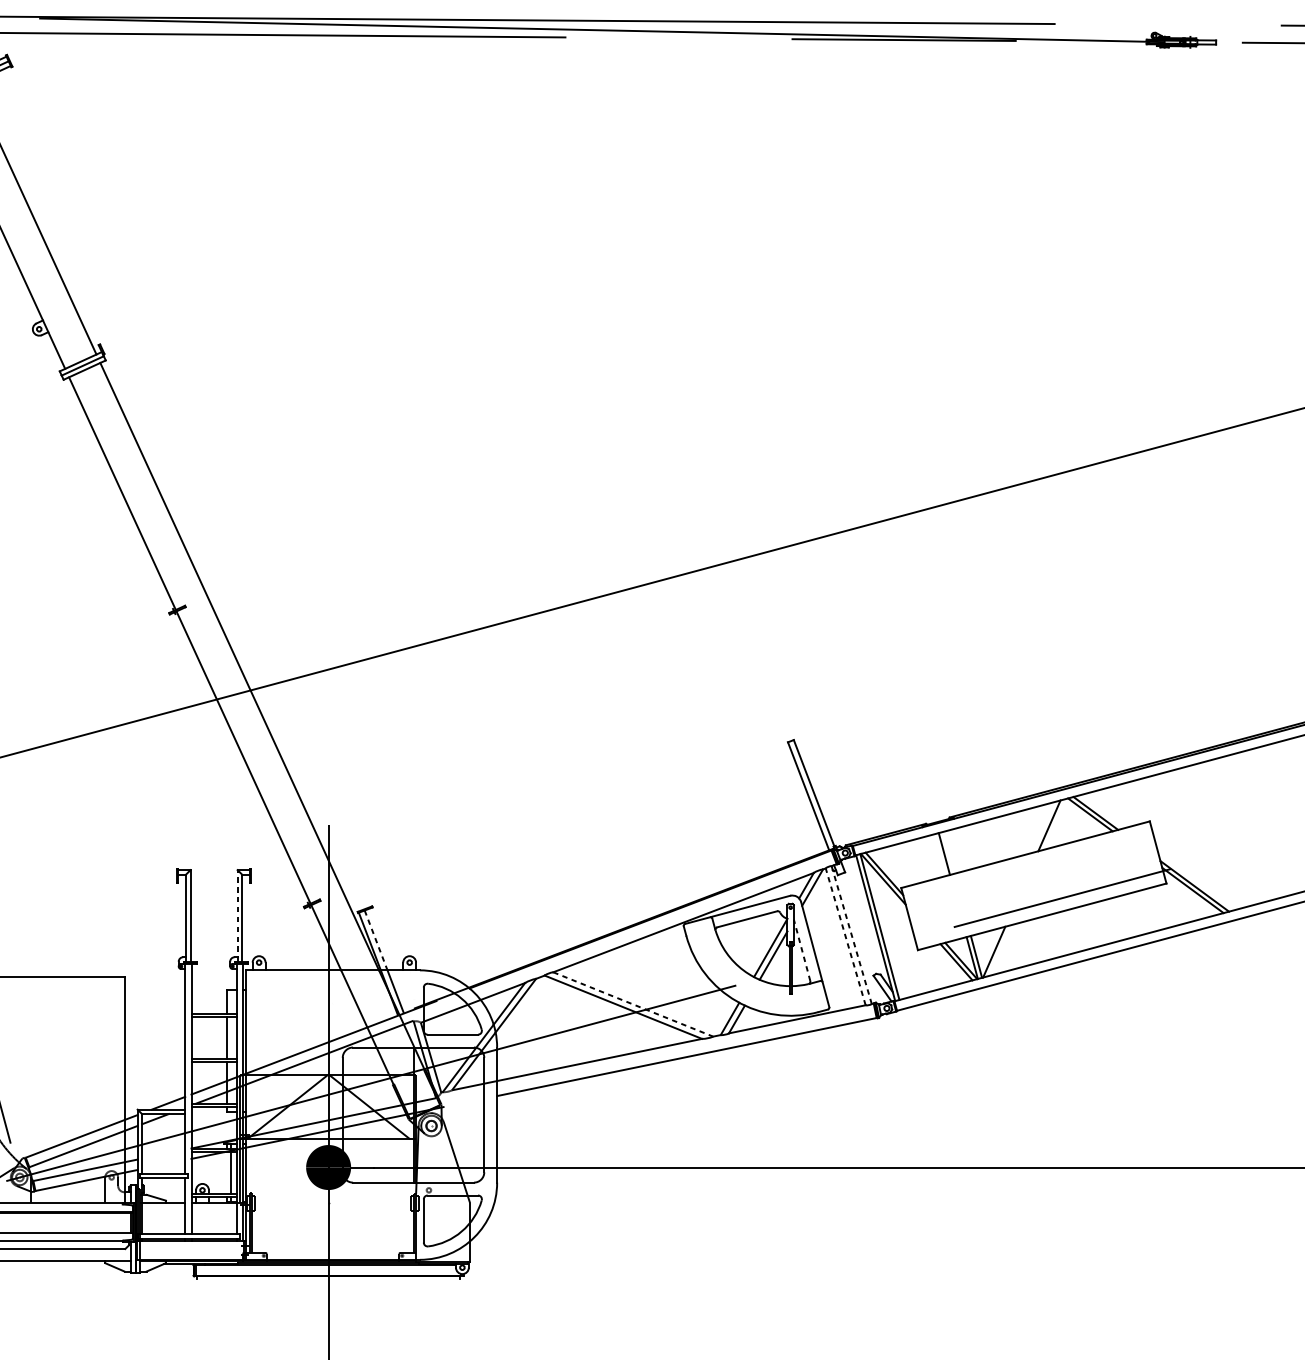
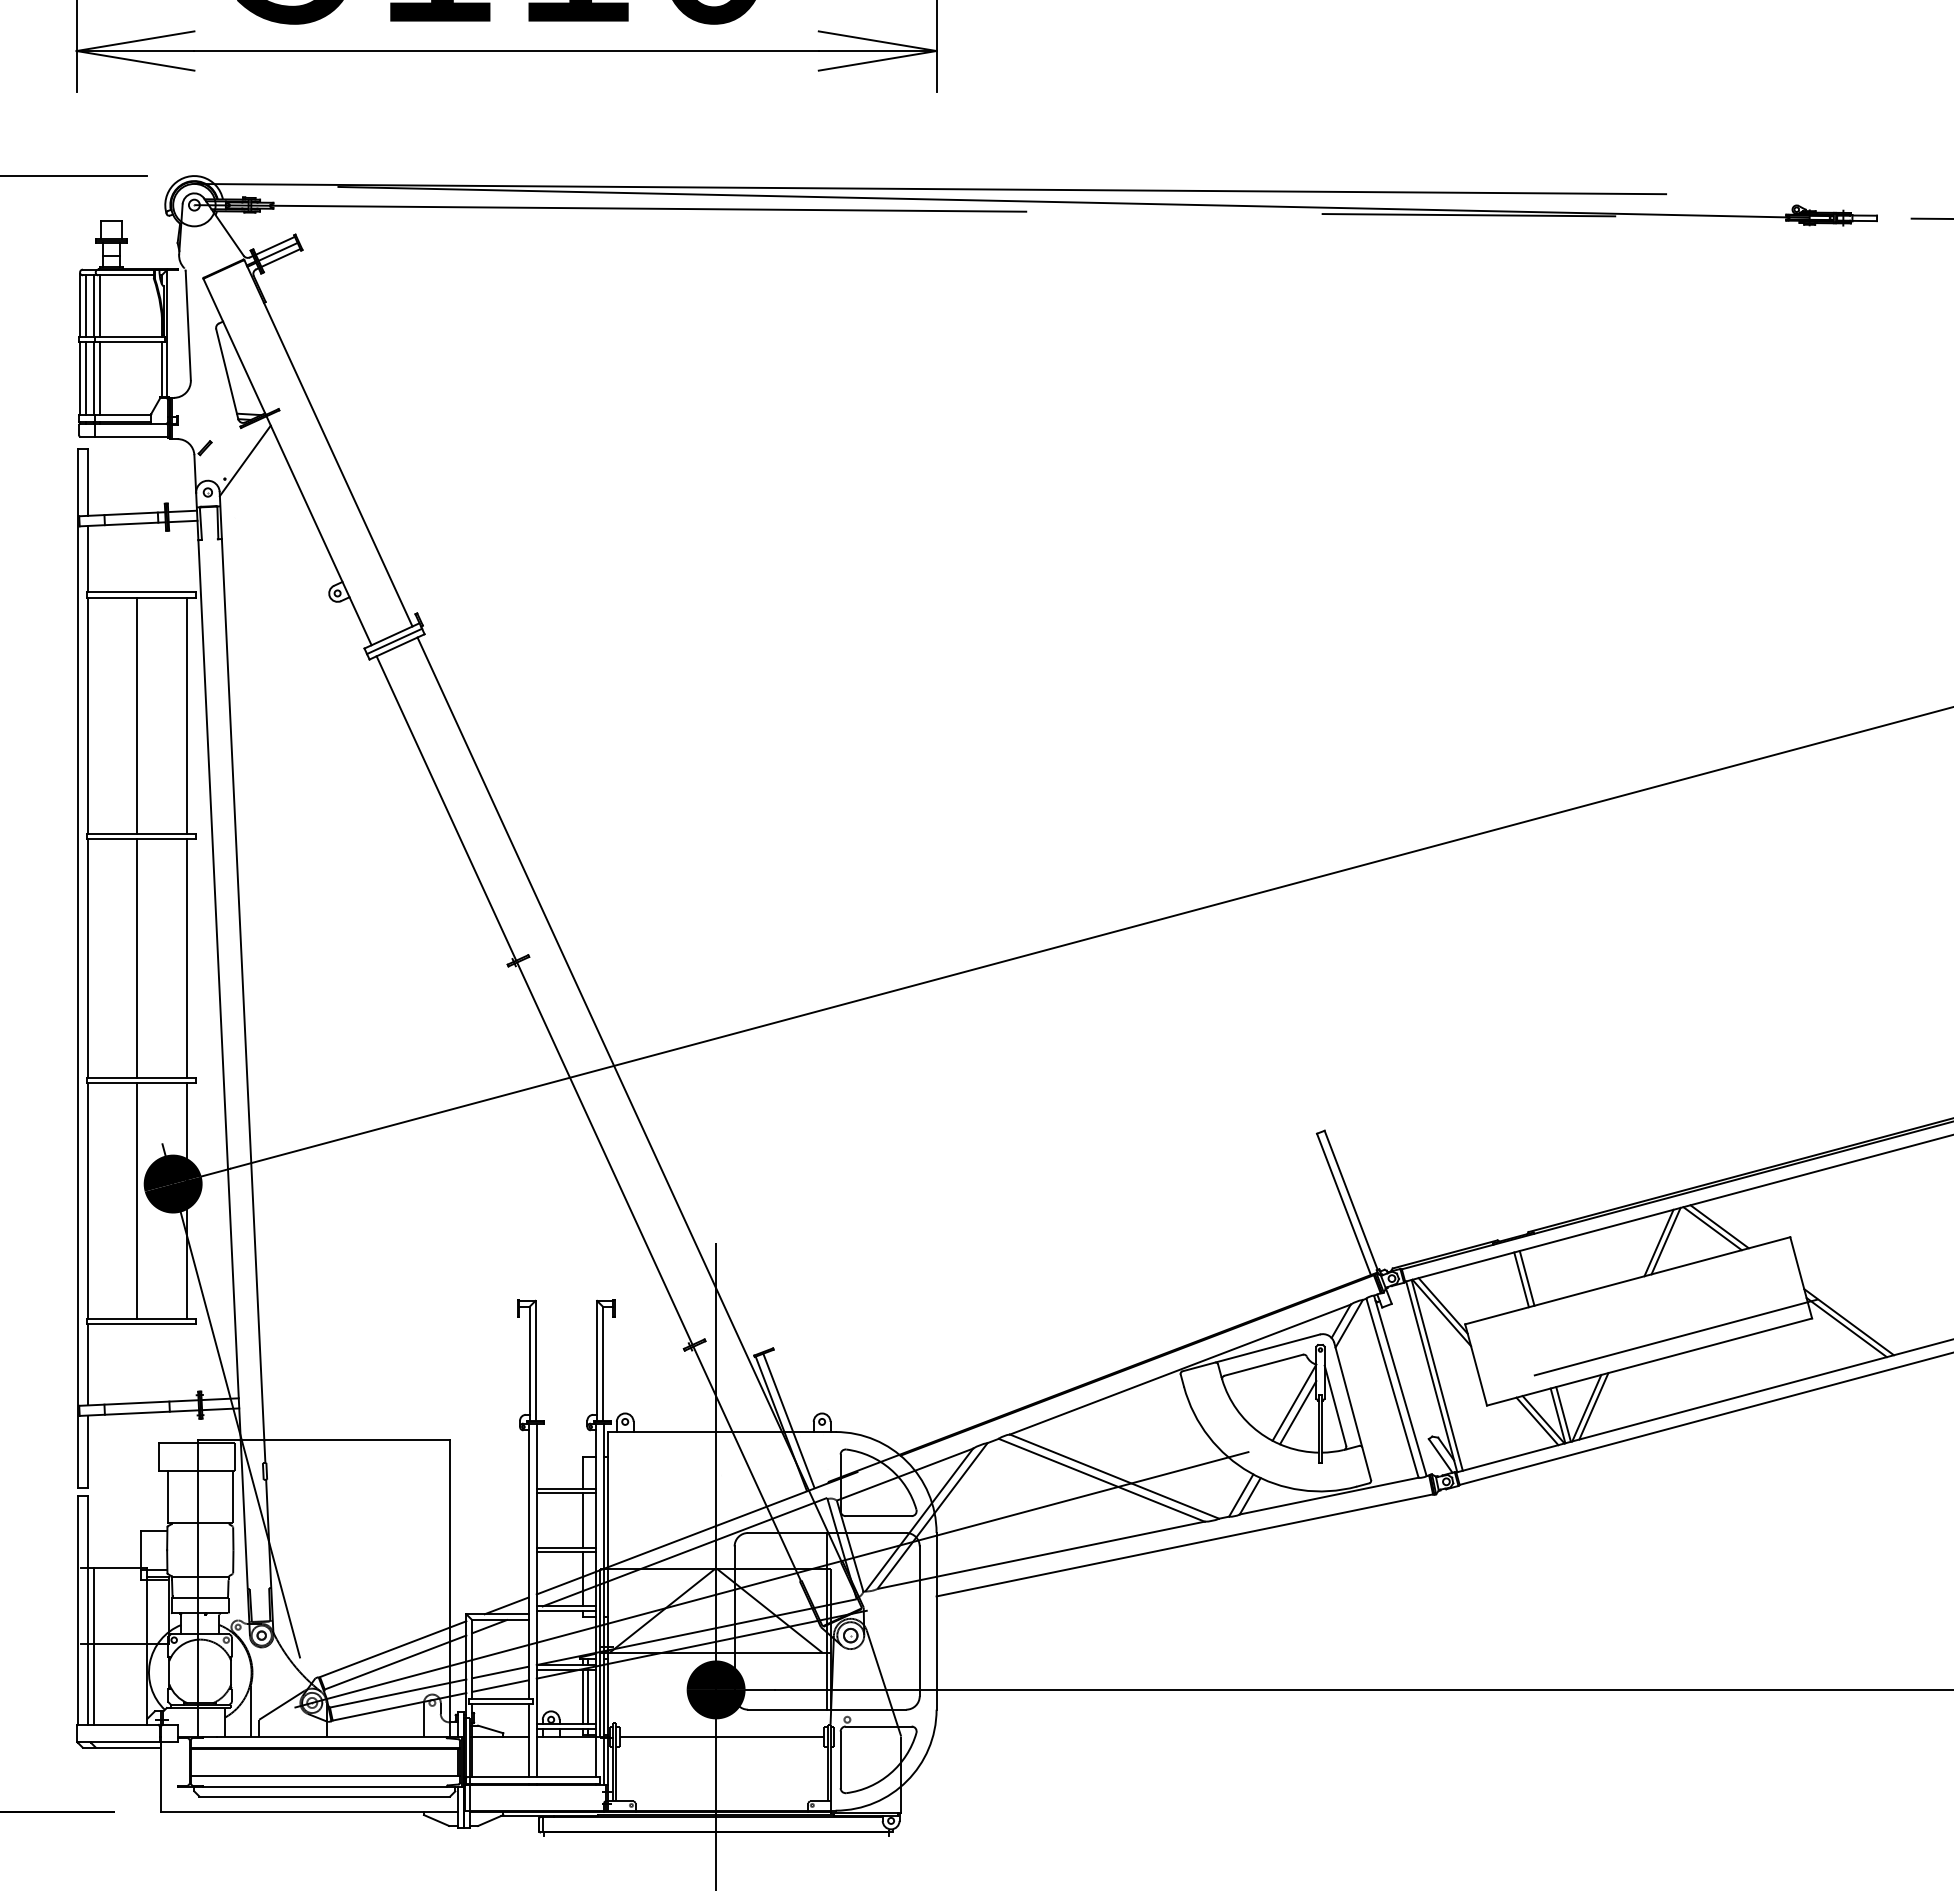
line: (1054, 823) -> (1665, 1240), added
line: (948, 852) -> (1526, 1278), added
line: (237, 915) -> (597, 1360), dashed -> solid
line: (851, 934) -> (1400, 1385), dashed -> solid
line: (845, 936) -> (1392, 1387), dashed -> solid
line: (376, 940) -> (778, 1392), dashed -> solid
line: (802, 950) -> (1335, 1405), dashed -> solid
line: (999, 950) -> (1593, 1406), added
line: (633, 1004) -> (1114, 1476), dashed -> solid
line: (163, 1154) -> (500, 1672), added
line: (163, 1164) -> (500, 1685), added
line: (227, 1172) -> (583, 1696), added
line: (332, 1203) -> (721, 1736), added

